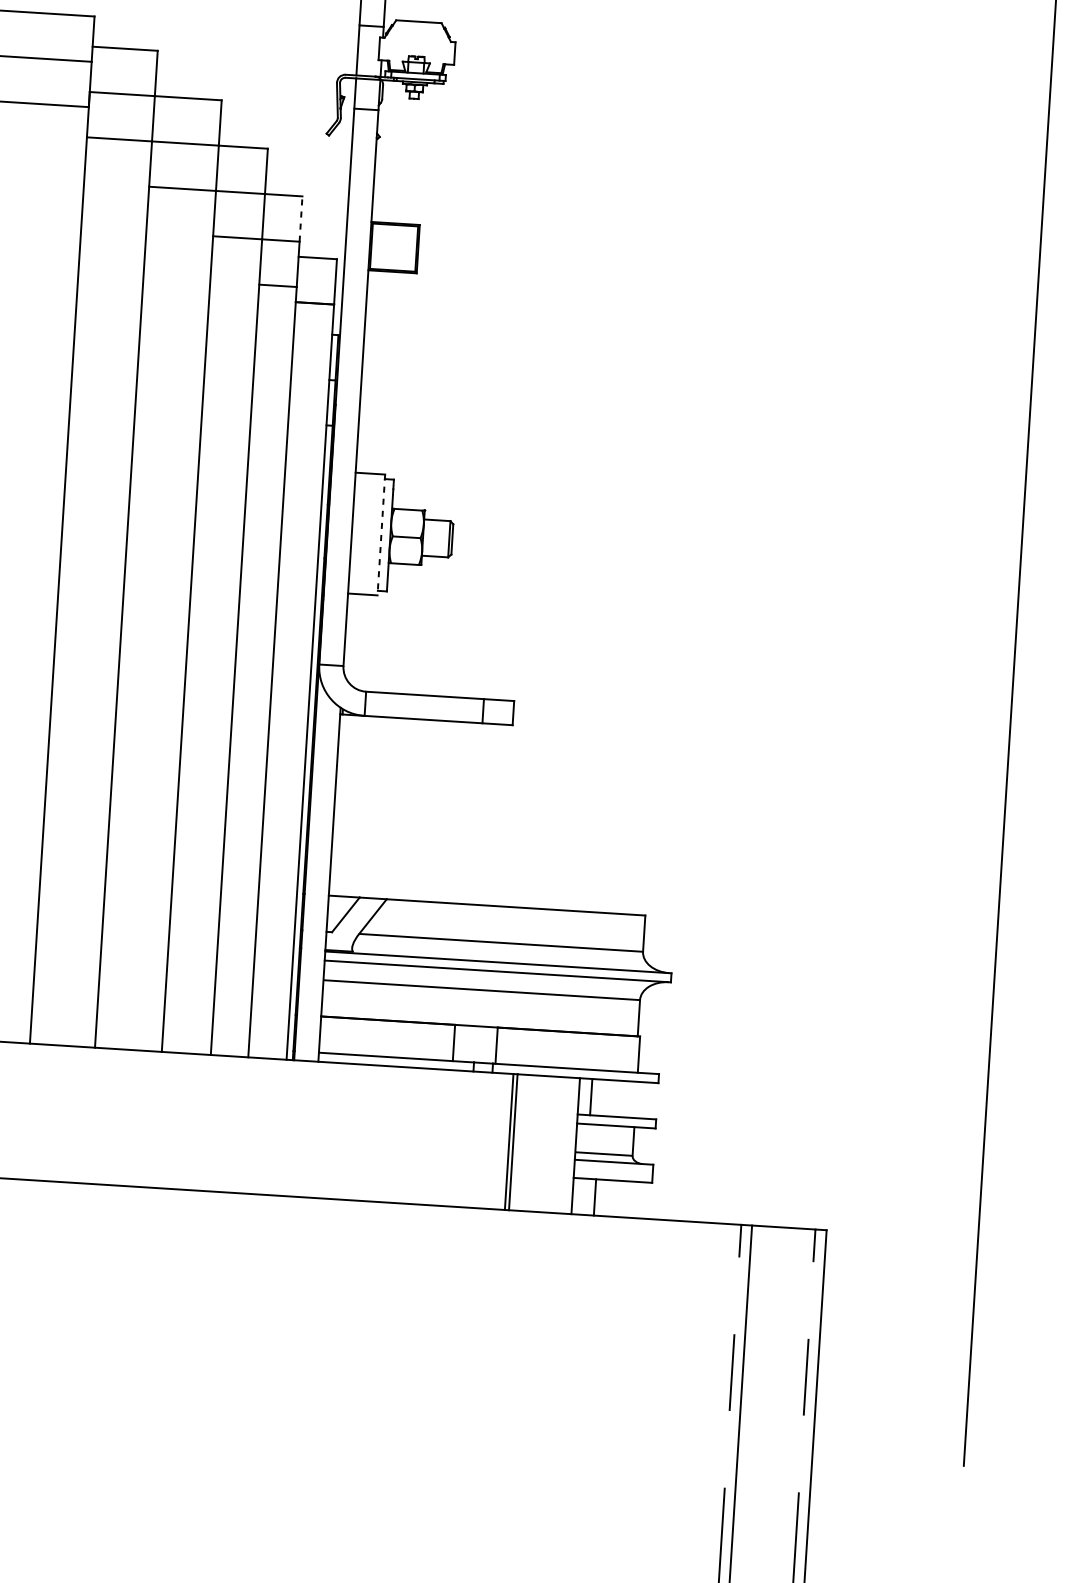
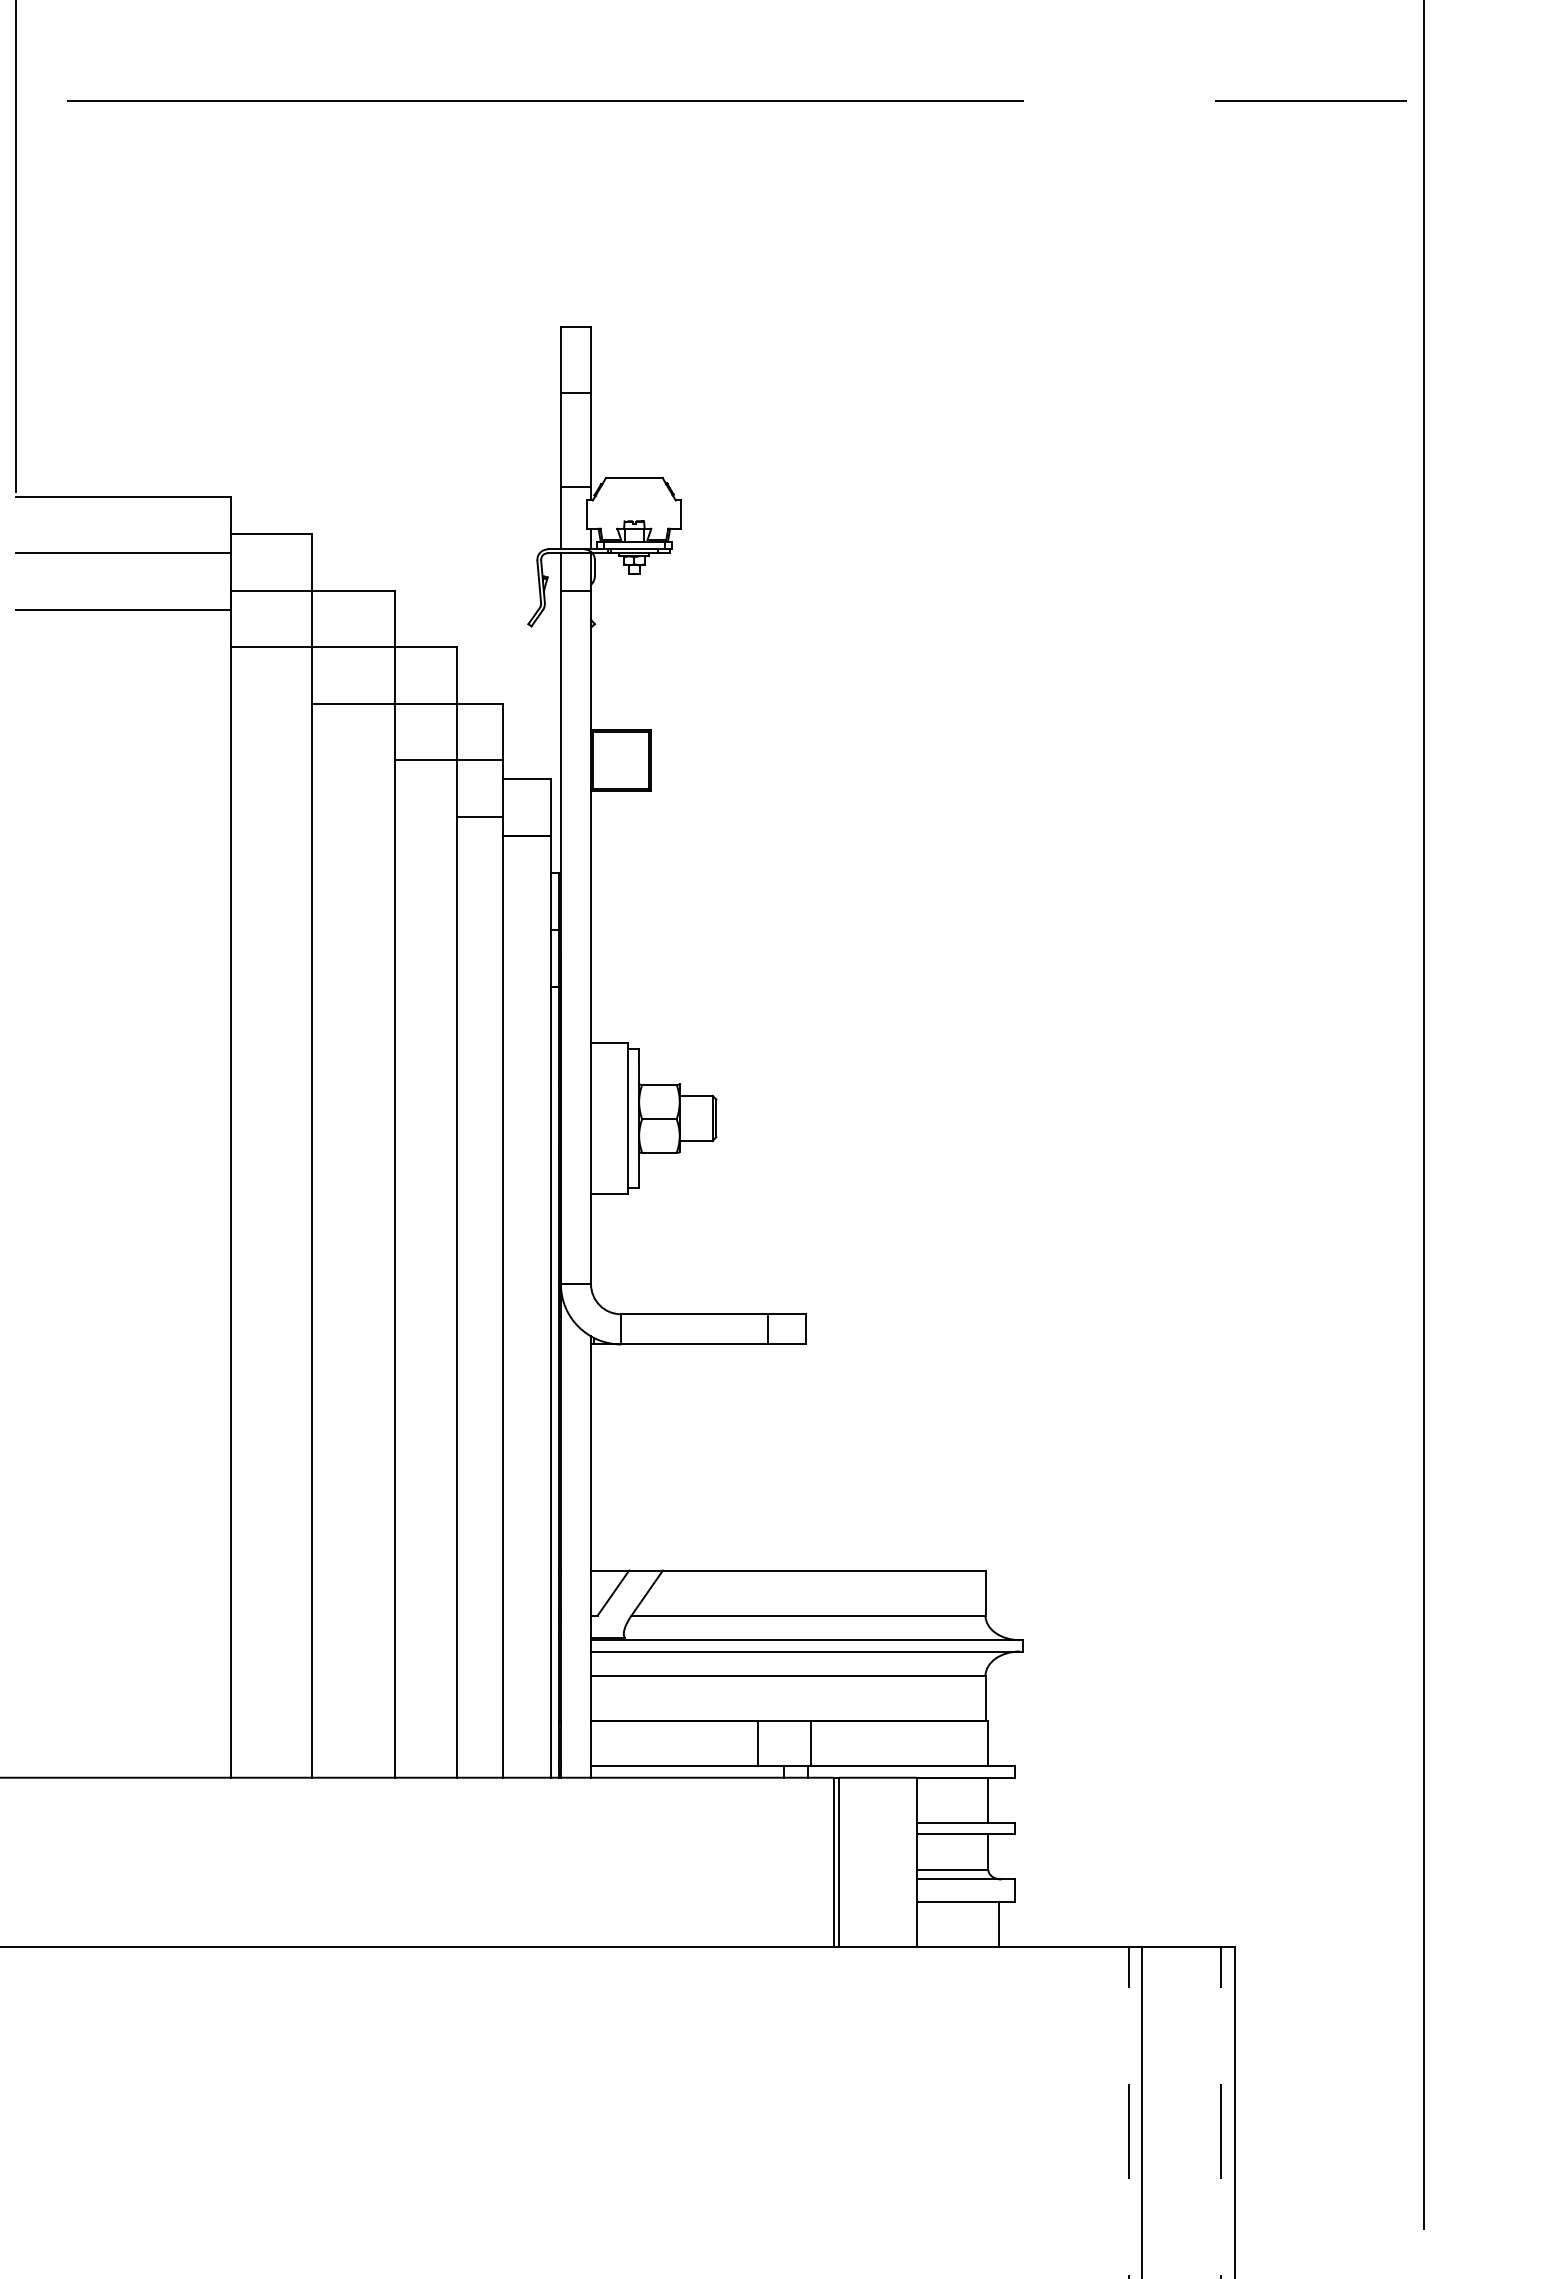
line: (301, 218) -> (503, 731), dashed -> solid
line: (381, 535) -> (627, 1118), dashed -> solid
line: (591, 1096) -> (988, 1799), moved
line: (594, 1197) -> (998, 1924), moved

